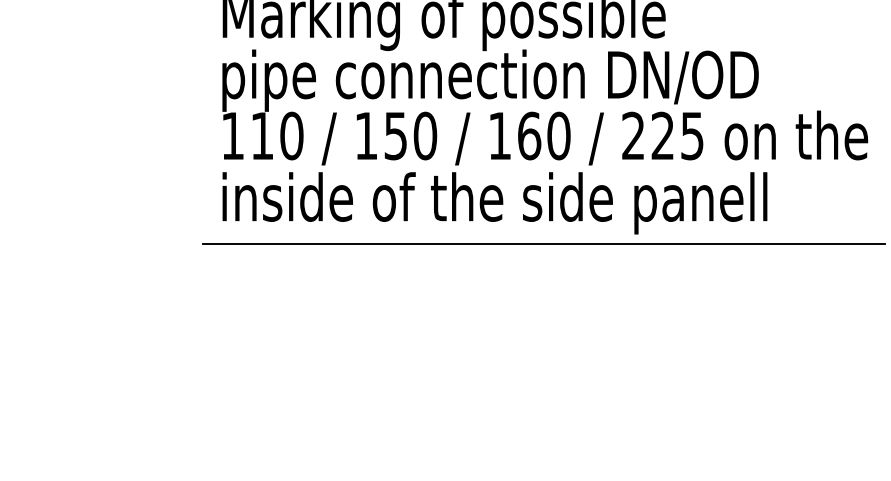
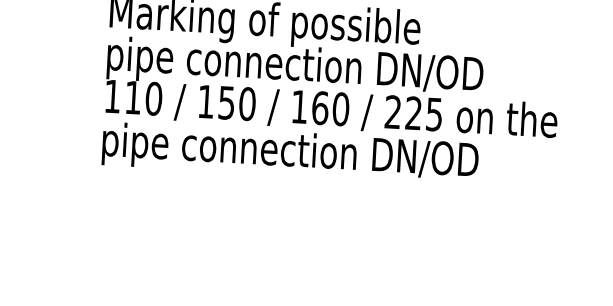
text: (494, 203) -> (293, 154), inside of the side panell -> pipe connection DN/OD
line: (543, 244) -> (325, 184), removed

